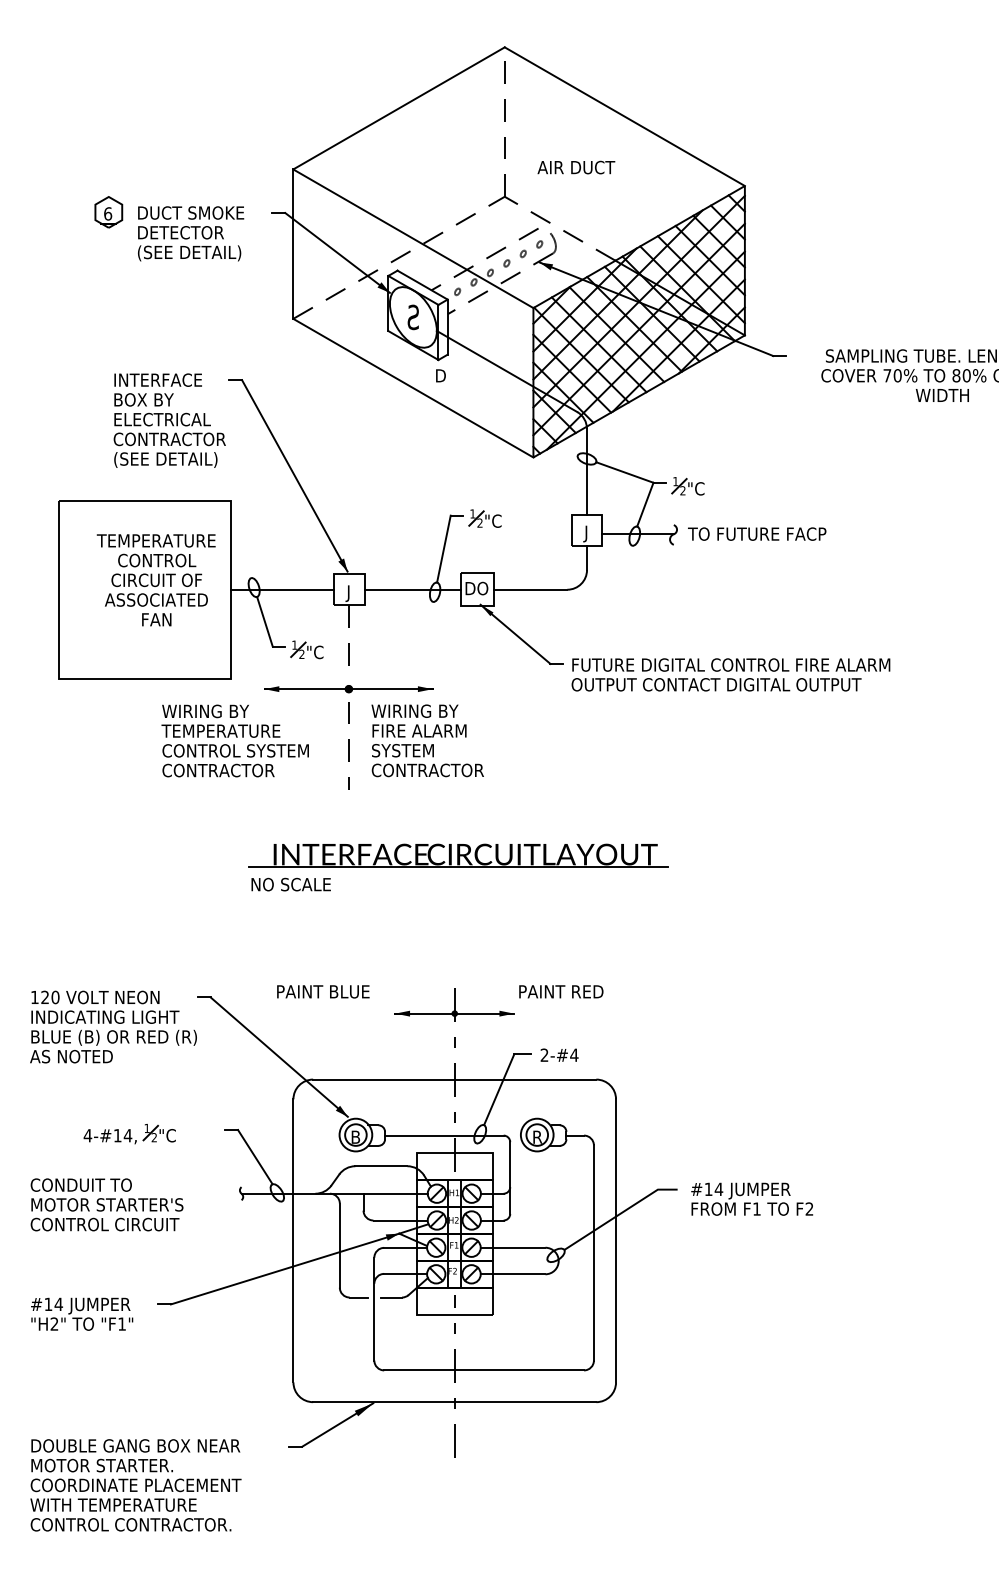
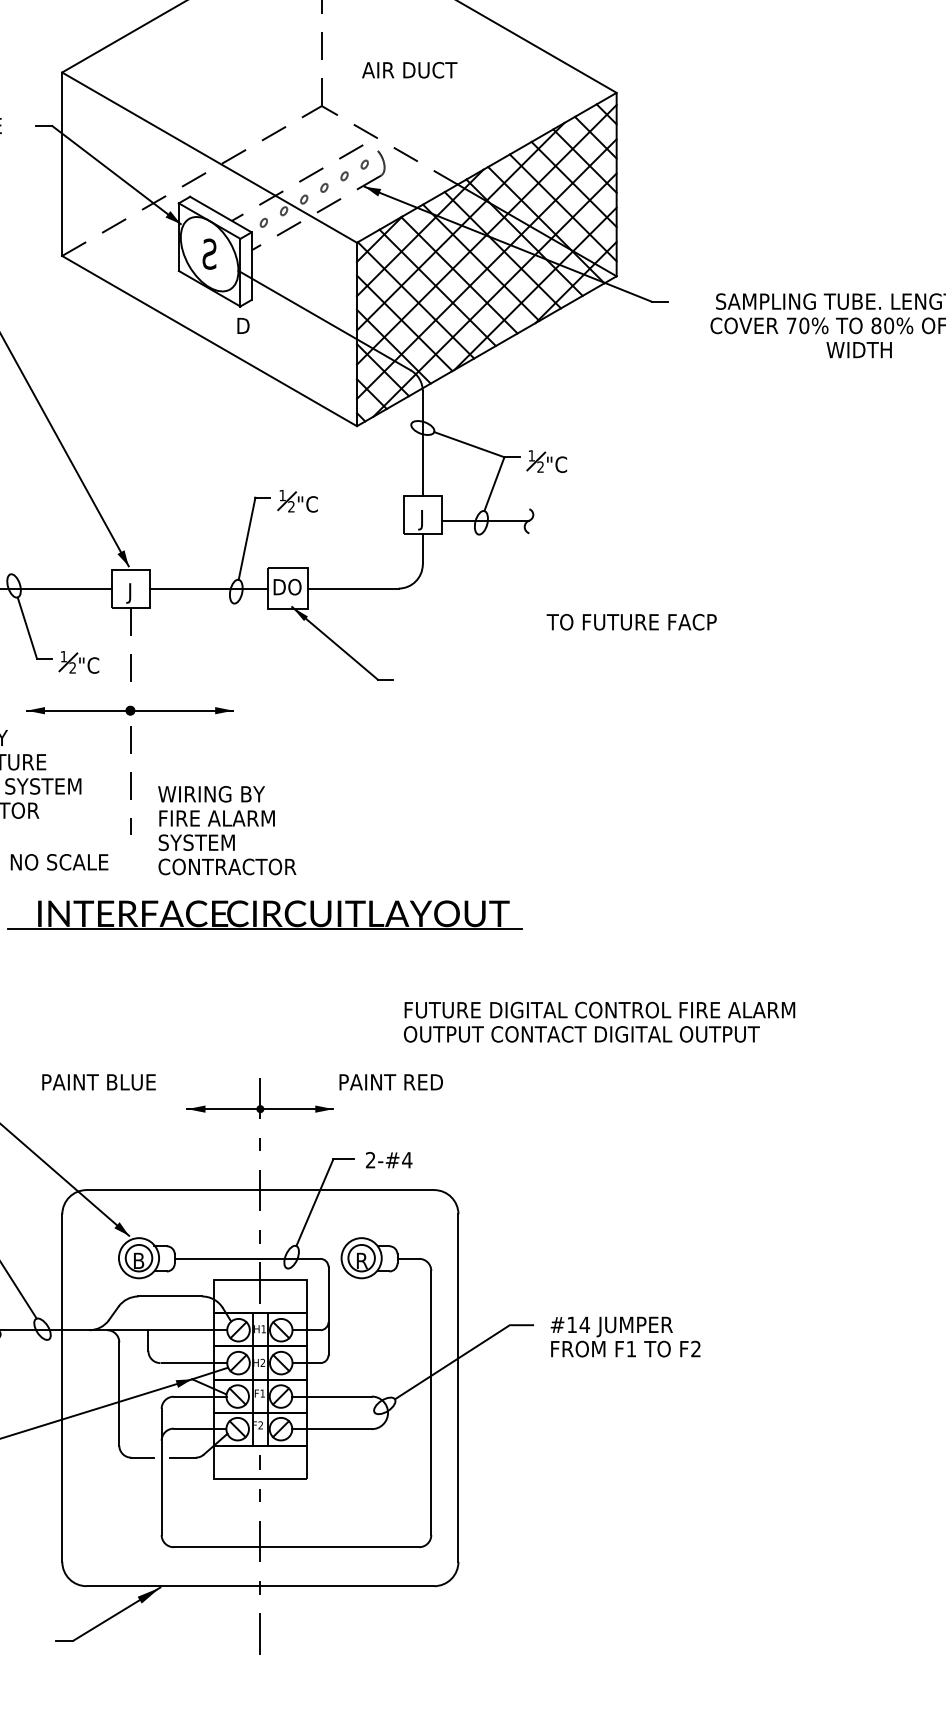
text: (757, 533) -> (632, 621), moved
text: (730, 674) -> (598, 1021), moved
text: (427, 740) -> (226, 830), moved
text: (290, 884) -> (58, 862), moved

